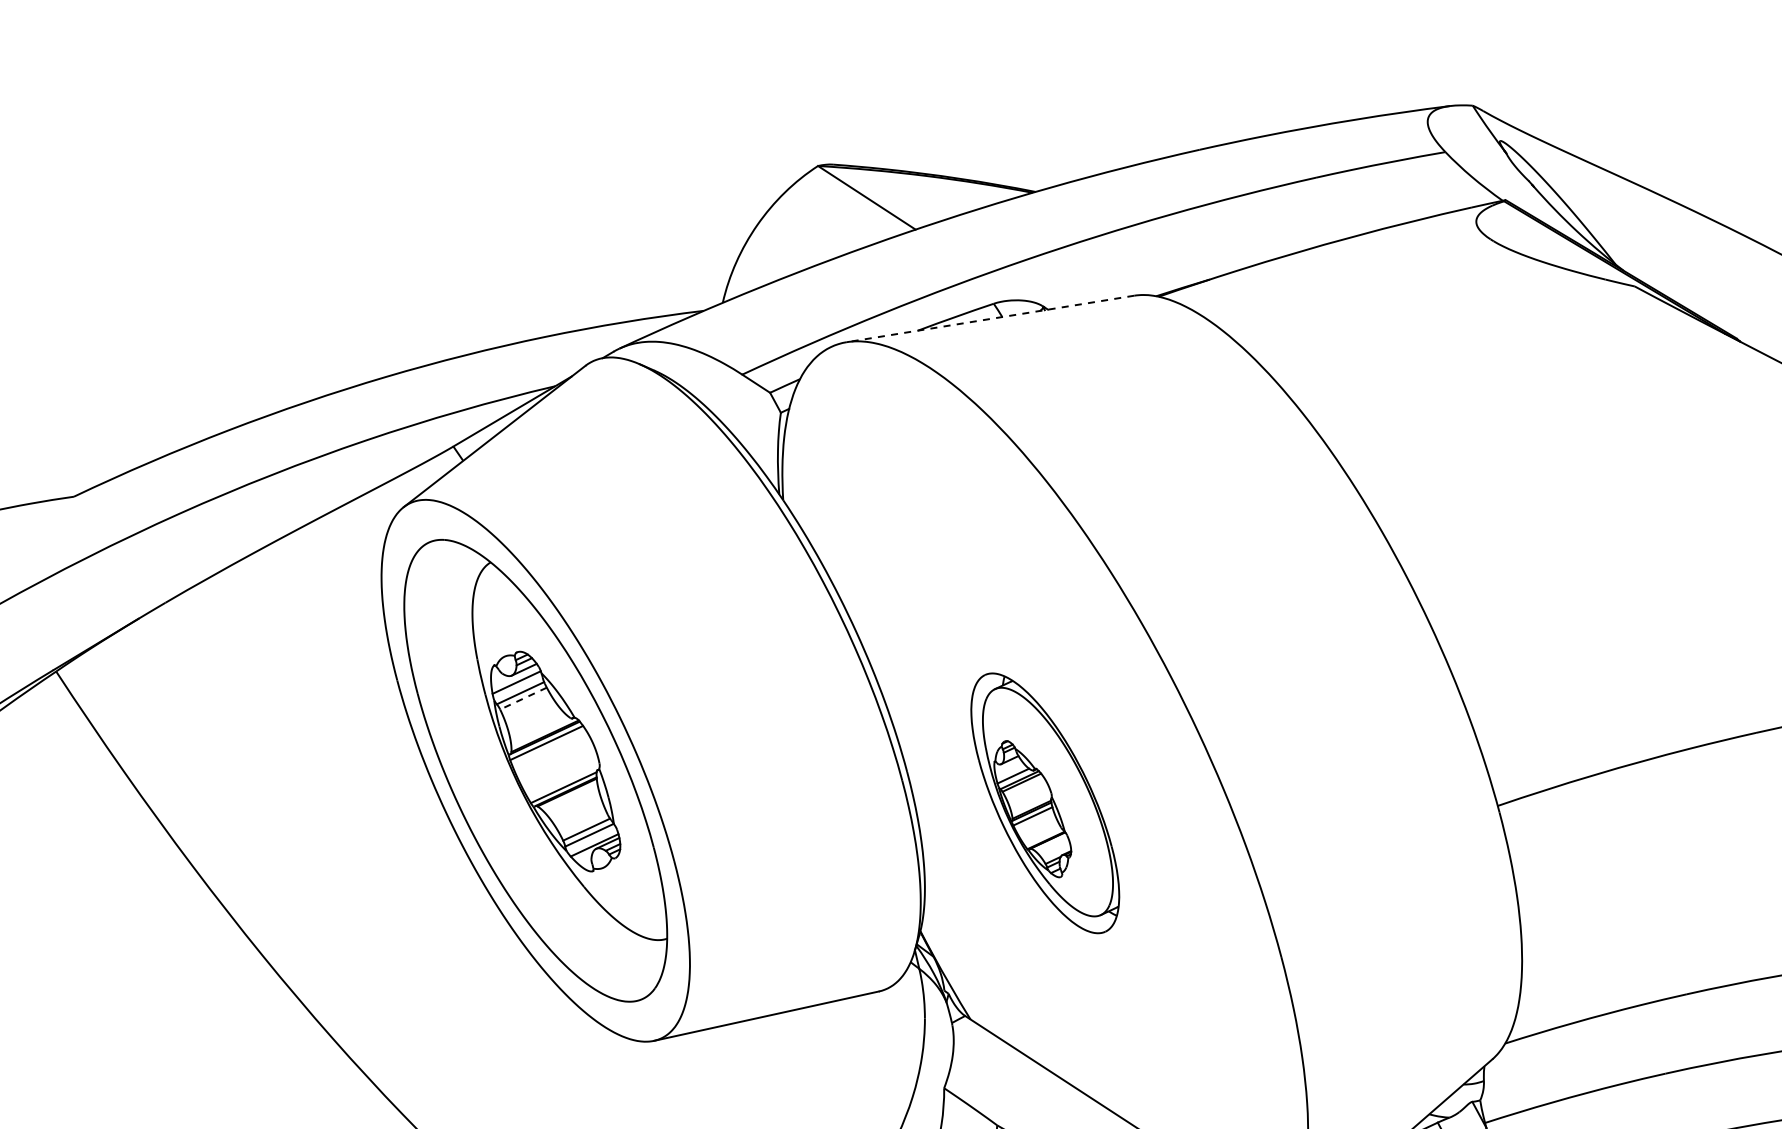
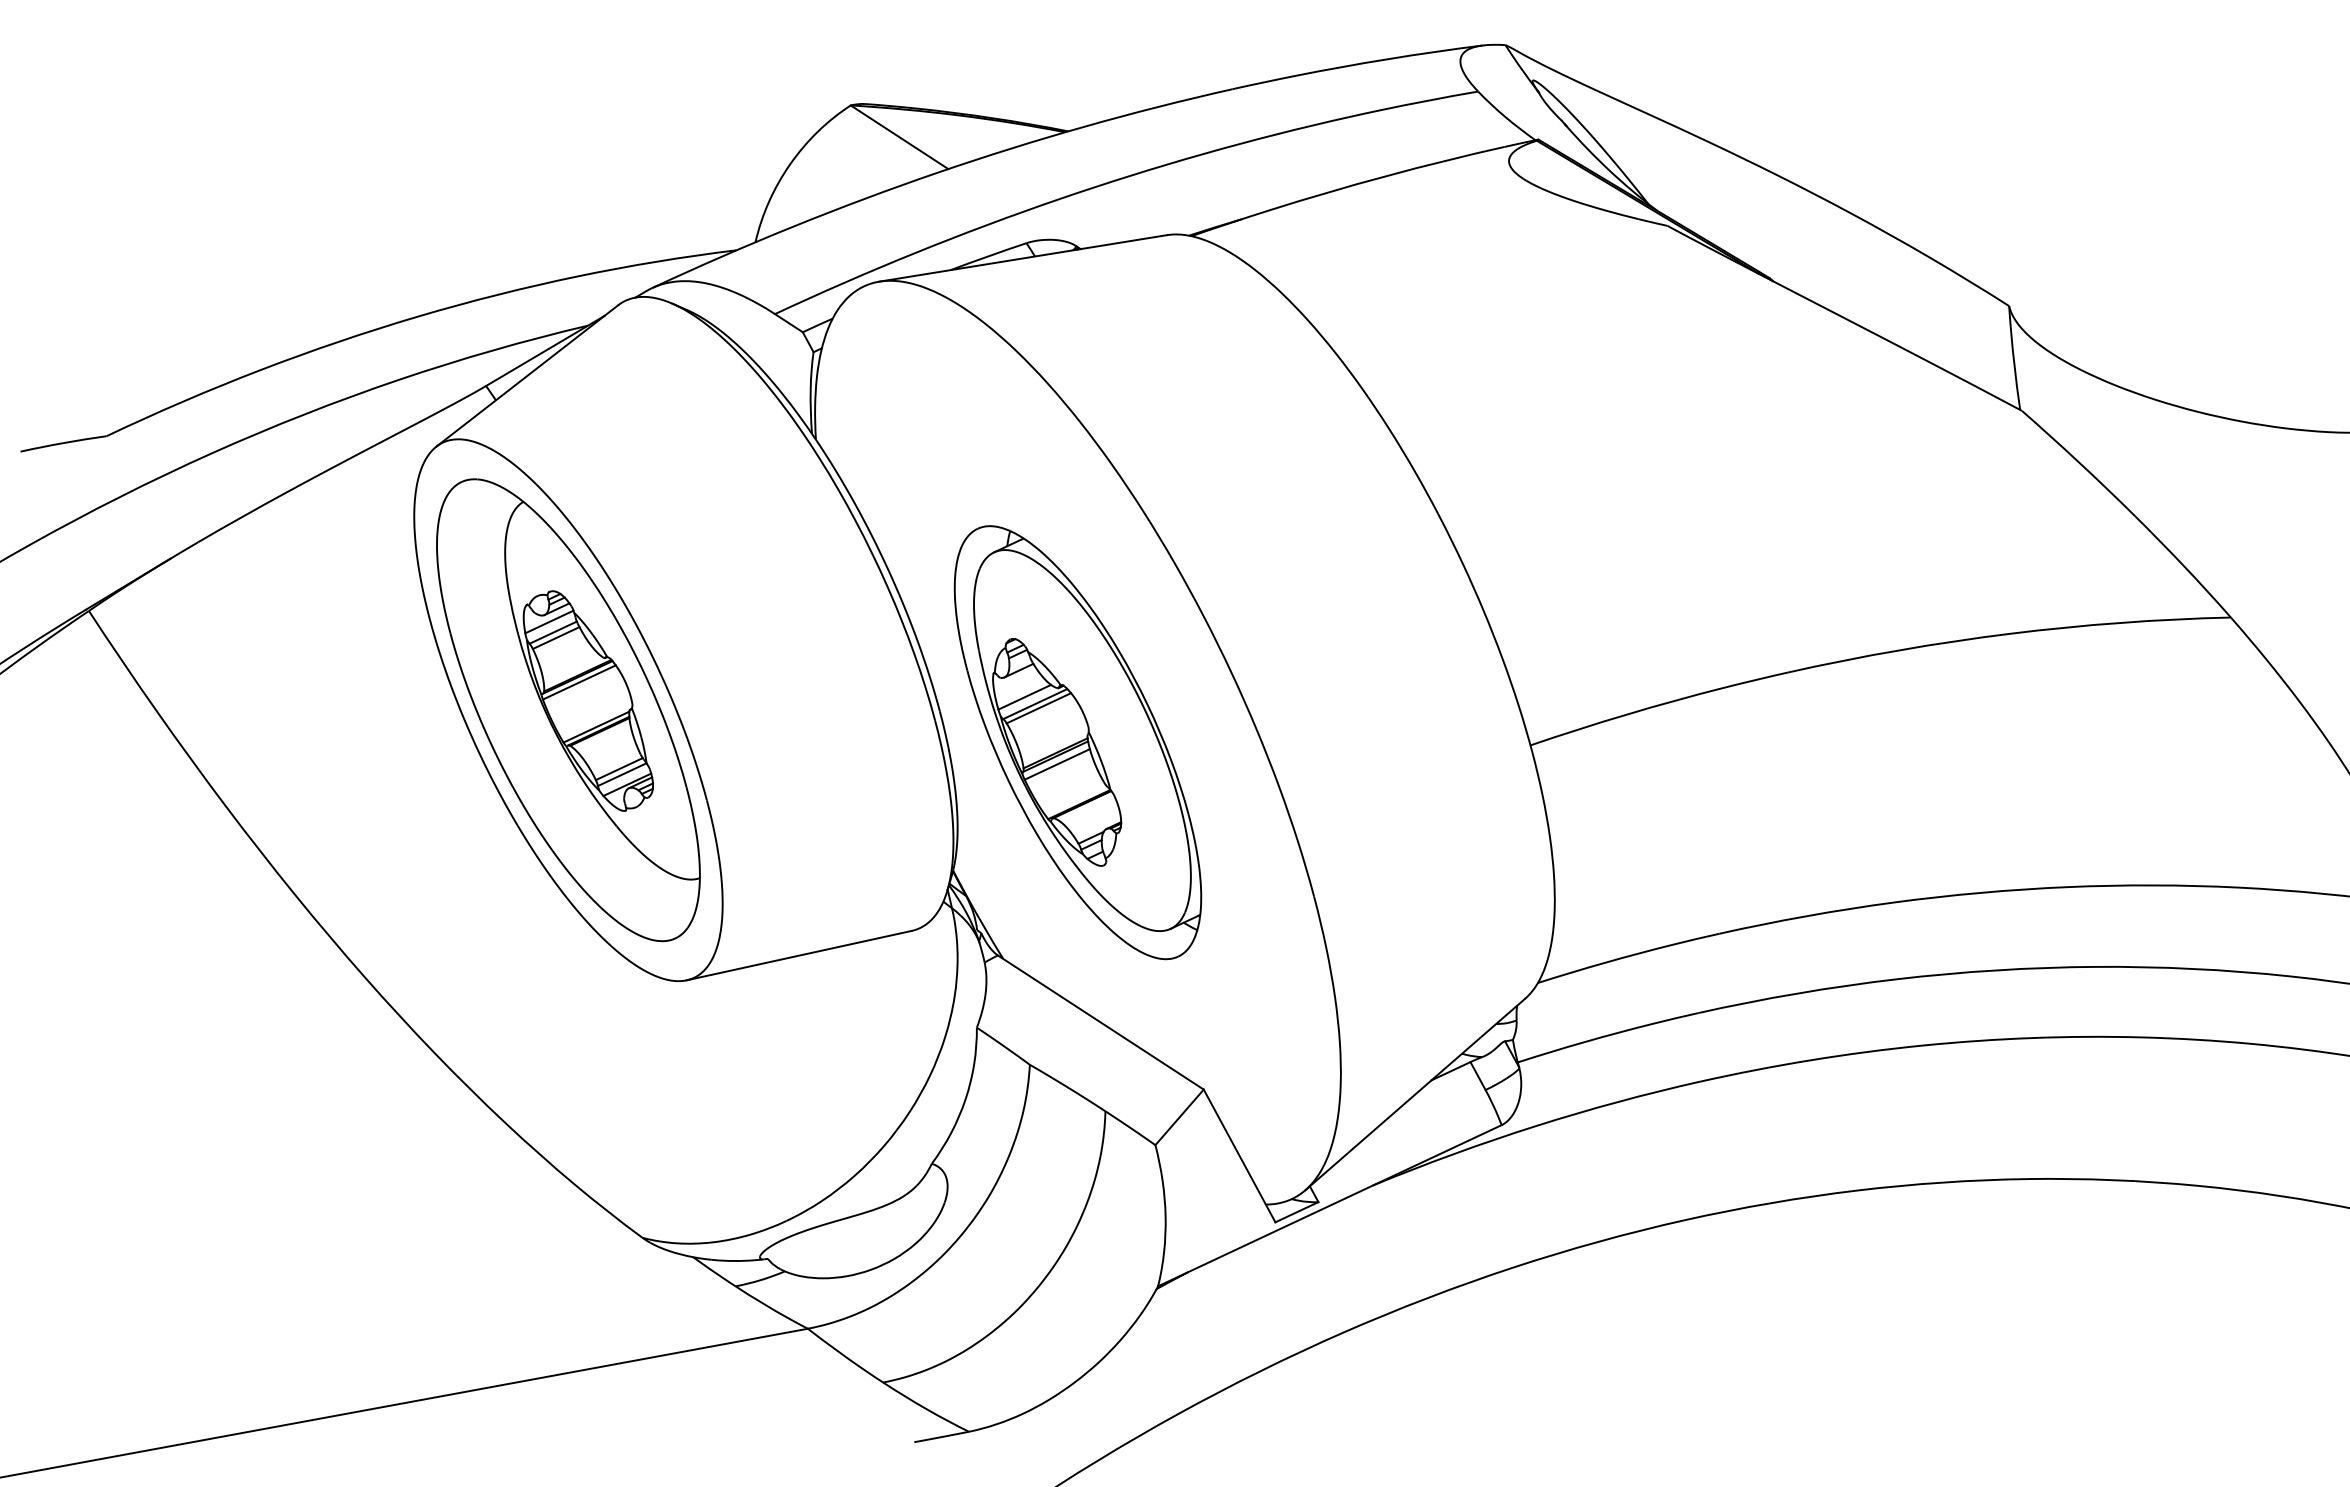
line: (990, 319) -> (1023, 258), dashed -> solid
line: (523, 699) -> (556, 638), dashed -> solid
part: (1044, 803) -> (1077, 742), size x1.67

